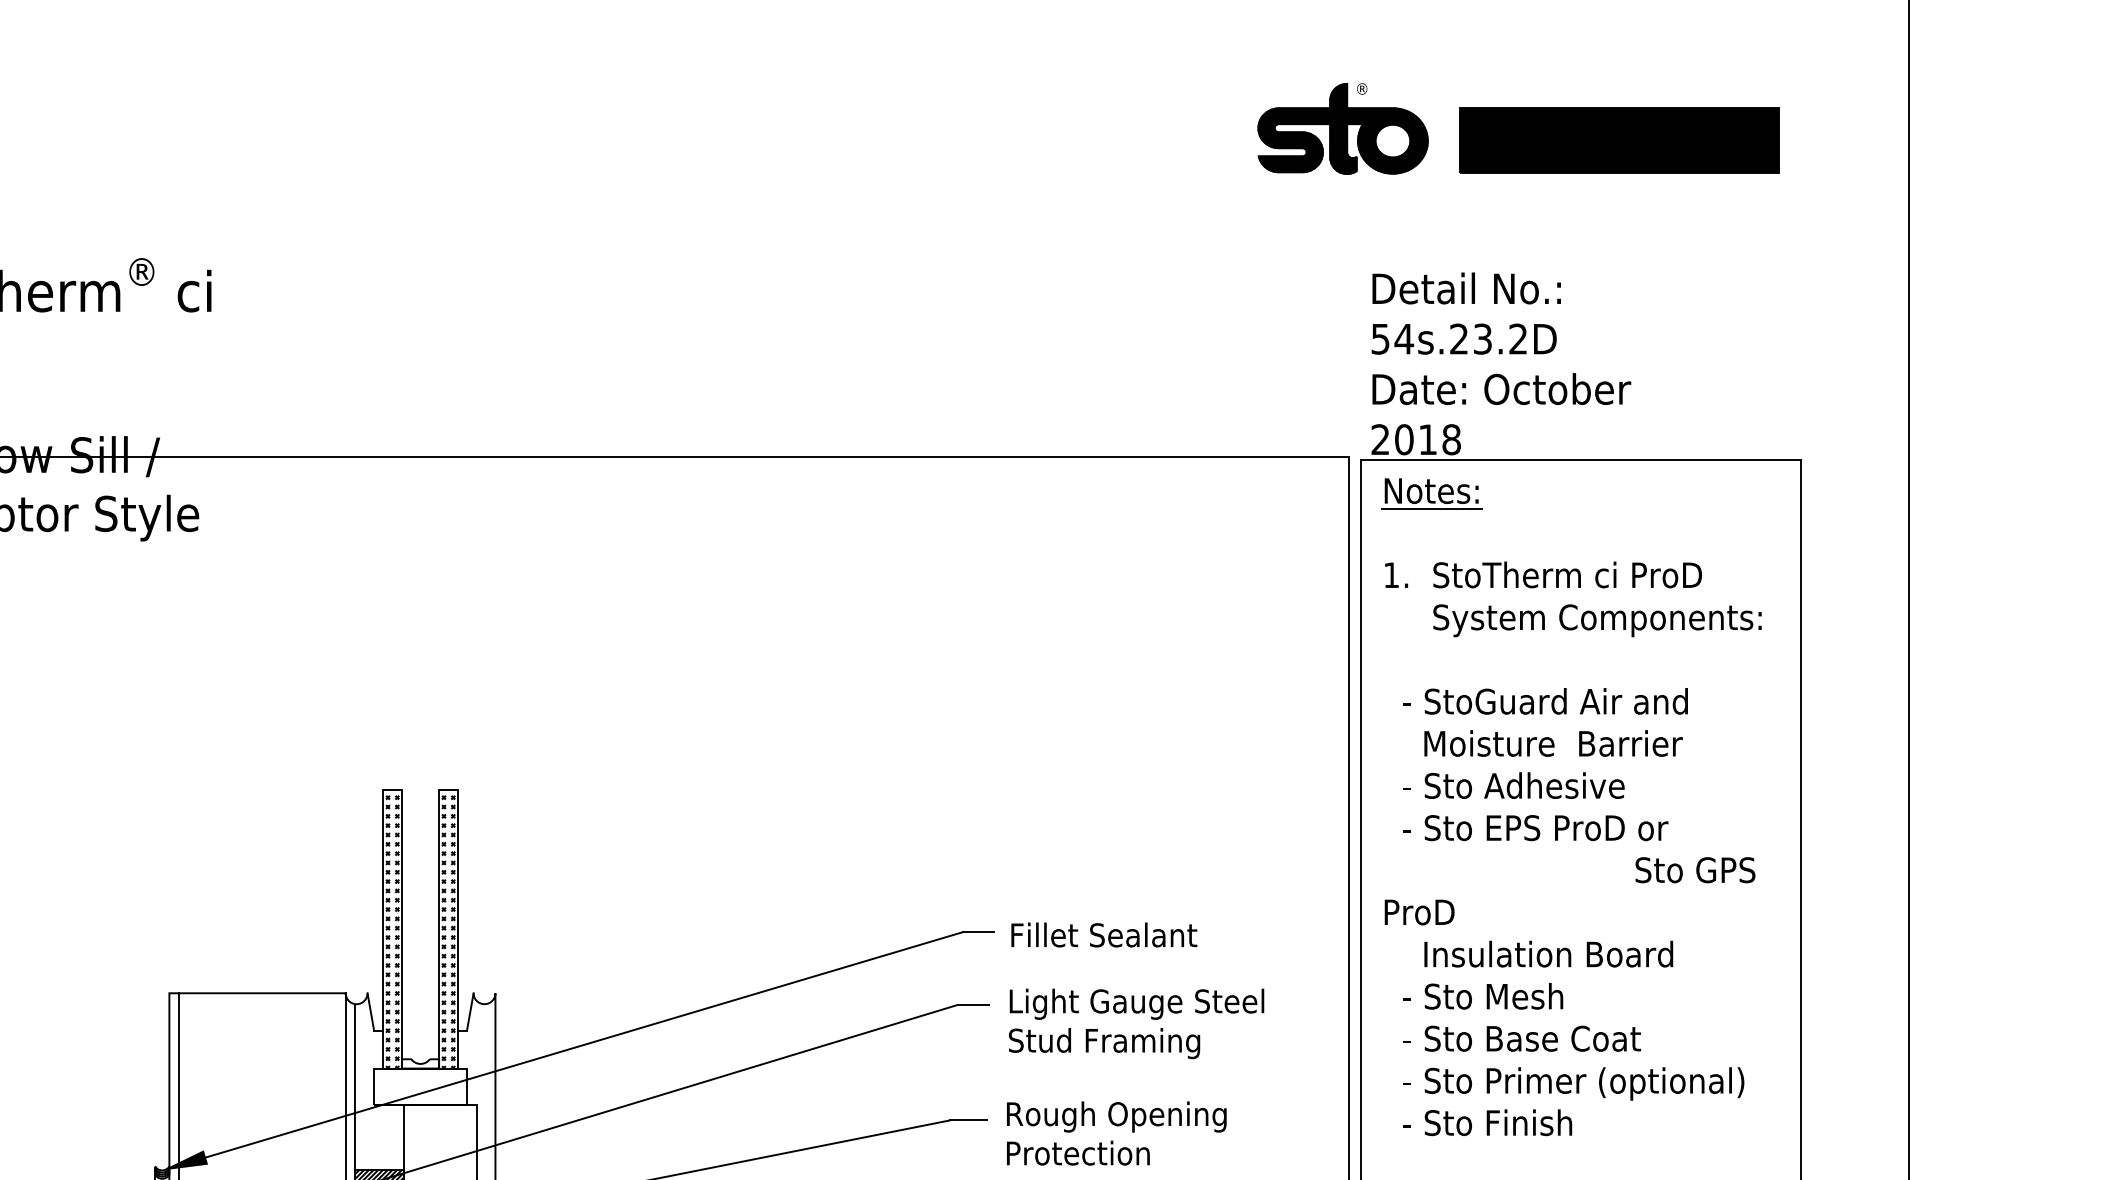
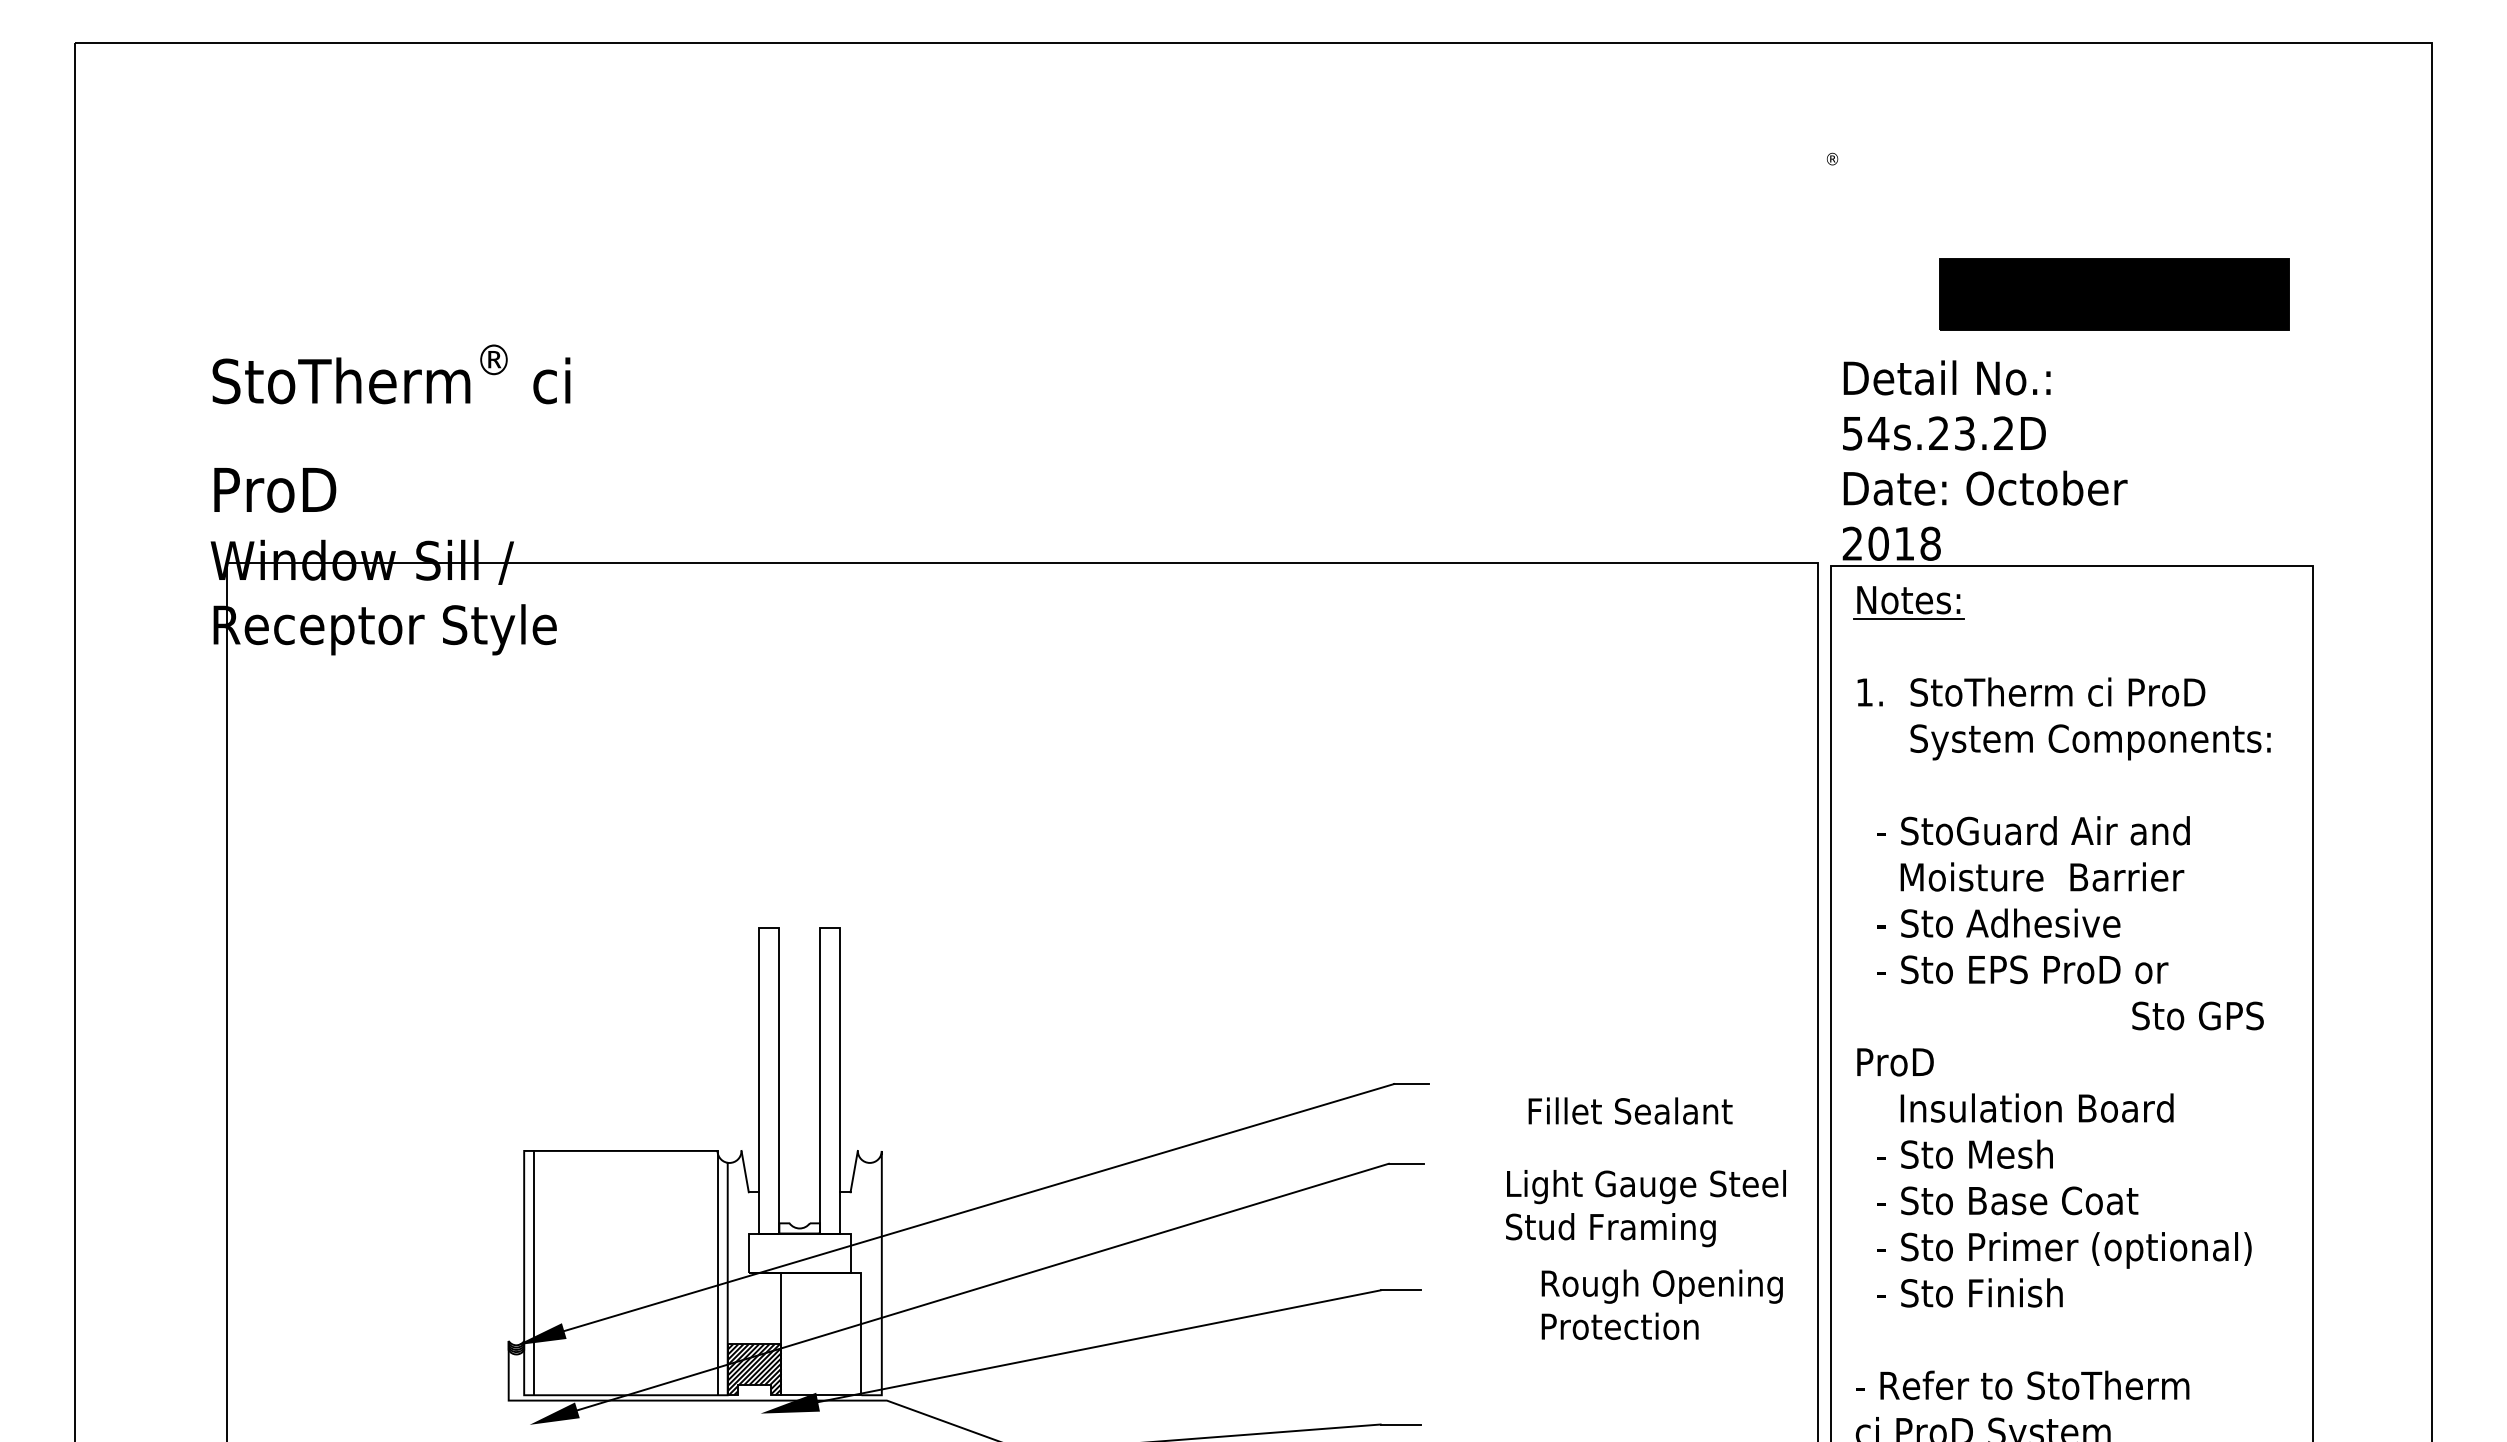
part: (1343, 128) -> (1811, 202), removed
part: (1619, 140) -> (2114, 294), moved
hatch: (392, 929) -> (768, 1080), removed
hatch: (448, 929) -> (830, 1080), removed
text: (1104, 934) -> (1630, 1110), moved
text: (1136, 1023) -> (1645, 1208), moved
text: (1116, 1133) -> (1661, 1304), moved

